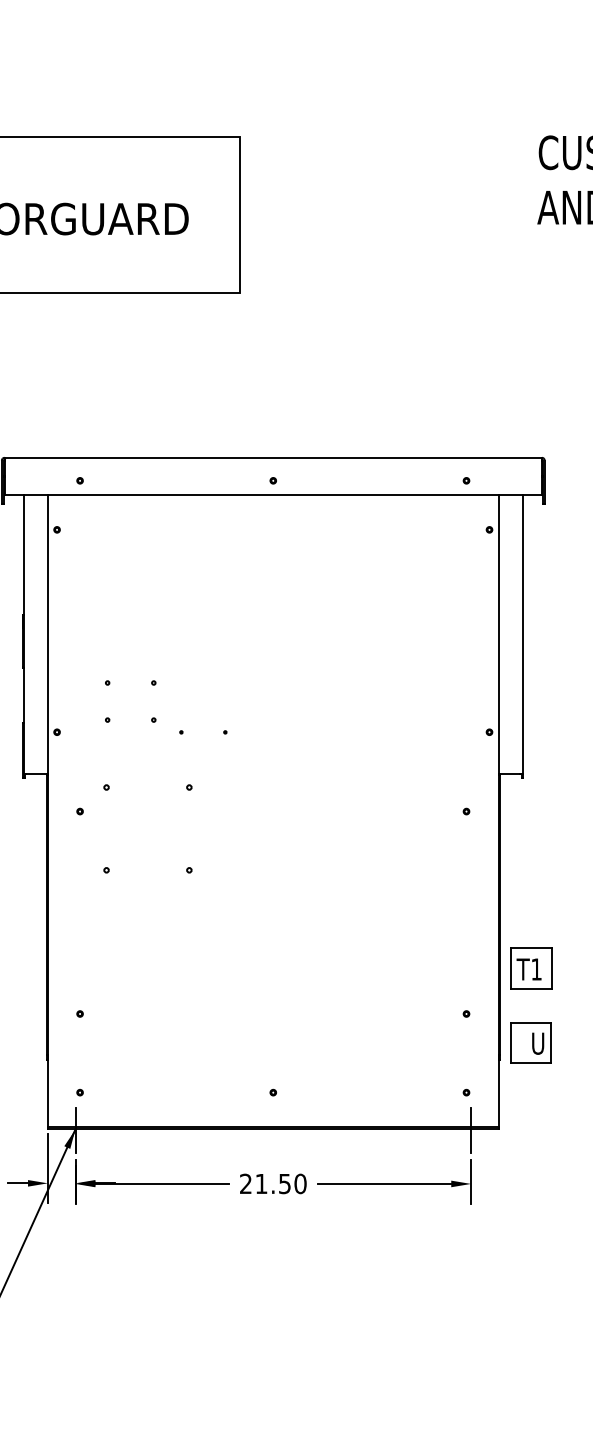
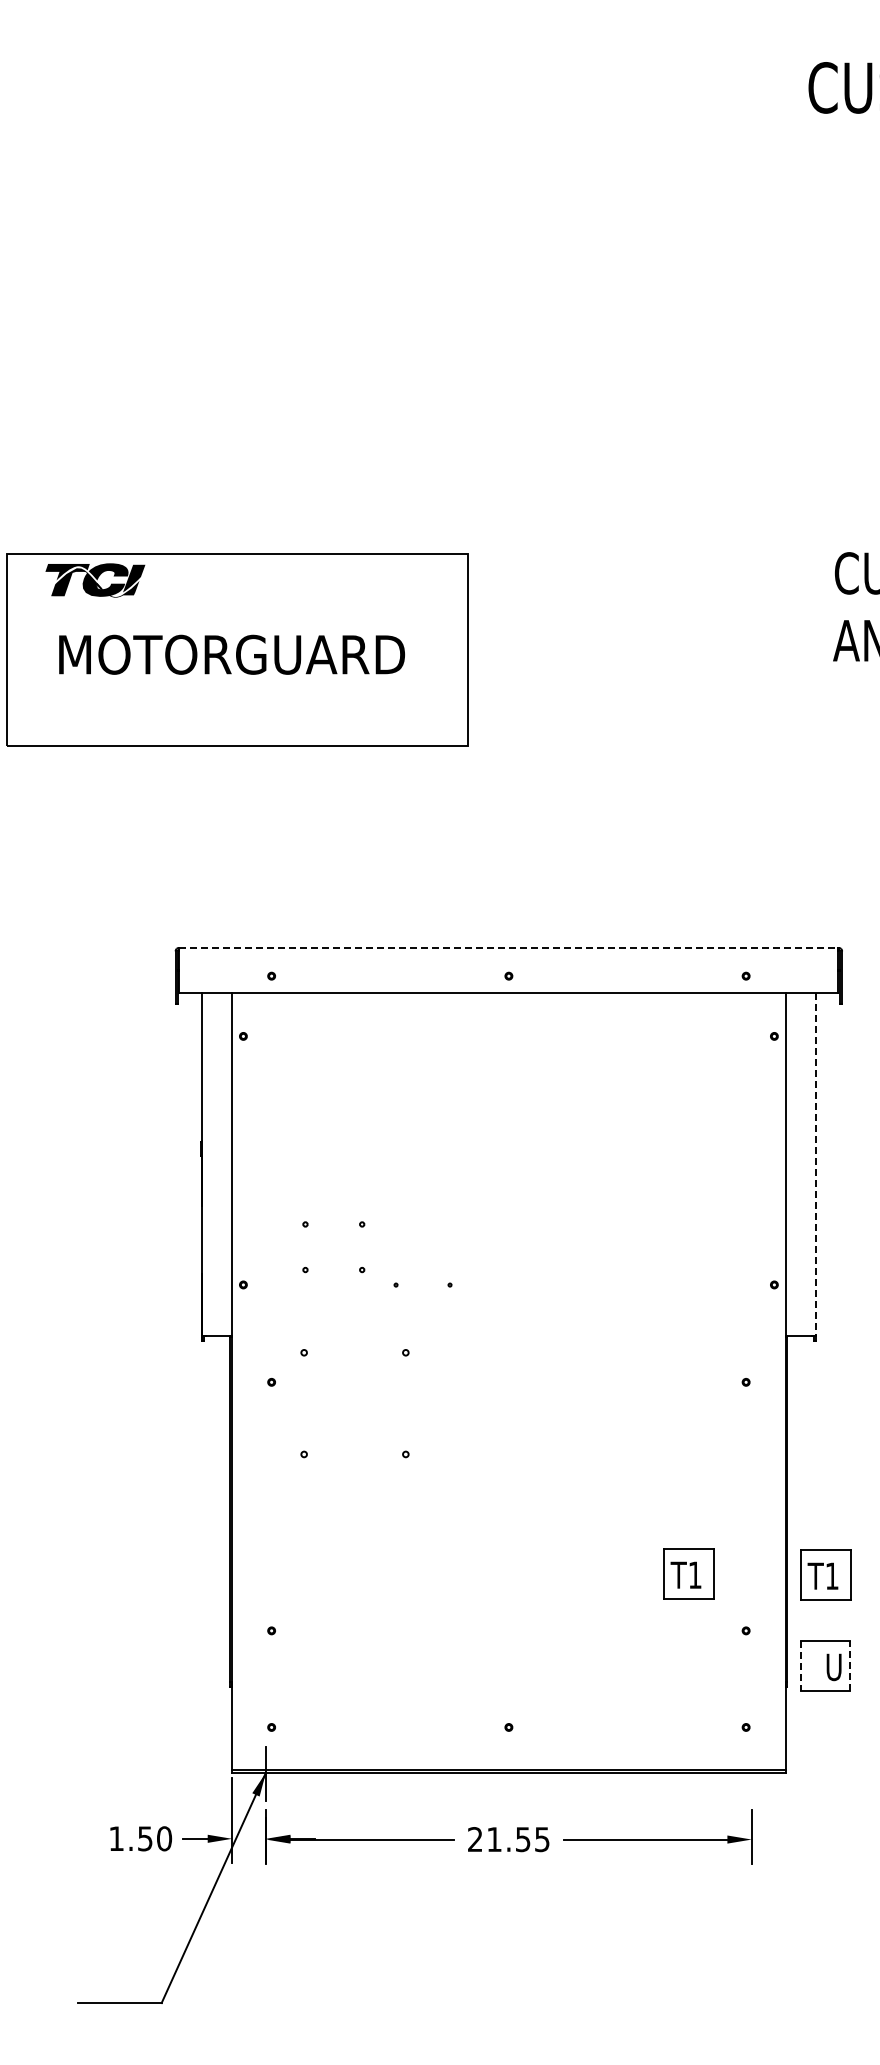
line: (273, 457) -> (509, 947), solid -> dashed
line: (523, 634) -> (815, 1164), solid -> dashed
part: (419, 967) -> (688, 1573), added
line: (510, 1043) -> (800, 1666), solid -> dashed
line: (551, 1043) -> (850, 1666), solid -> dashed
line: (470, 1130) -> (751, 1773), removed
text: (299, 1183) -> (541, 1839), 21.50 -> 21.55

